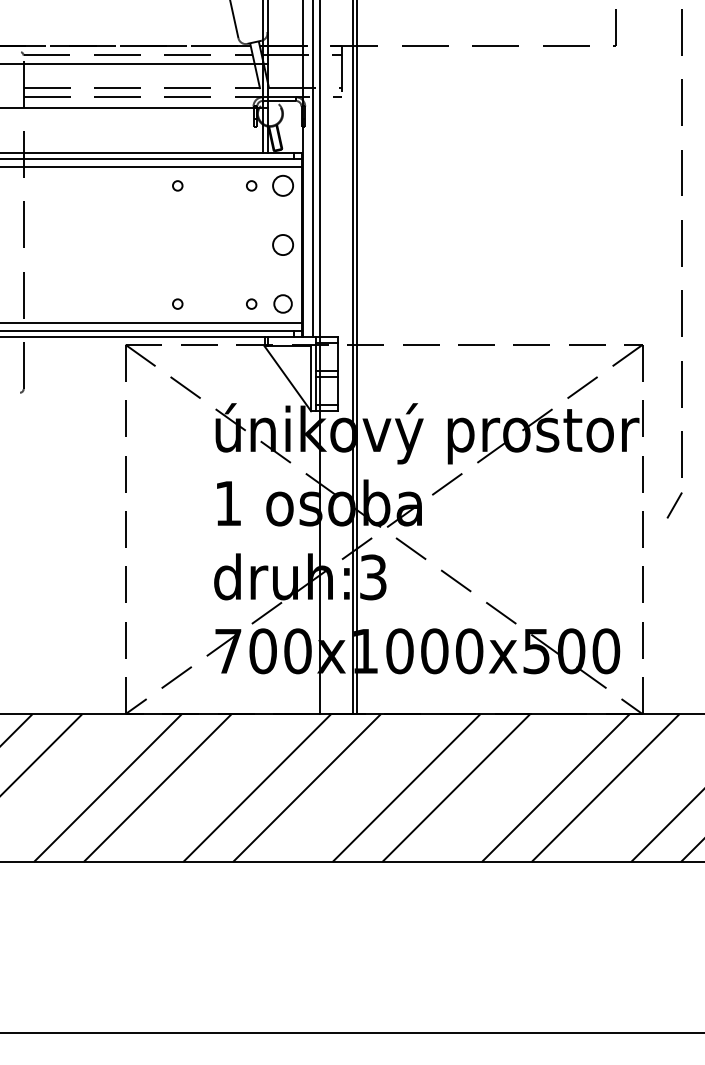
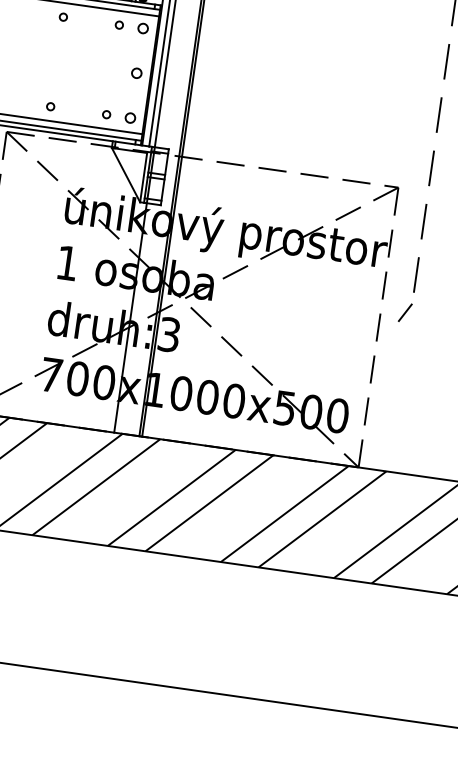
circle: (282, 185) -> (142, 28), size x0.62
circle: (282, 244) -> (136, 72), size x0.62
circle: (282, 304) -> (129, 118), size x0.71

